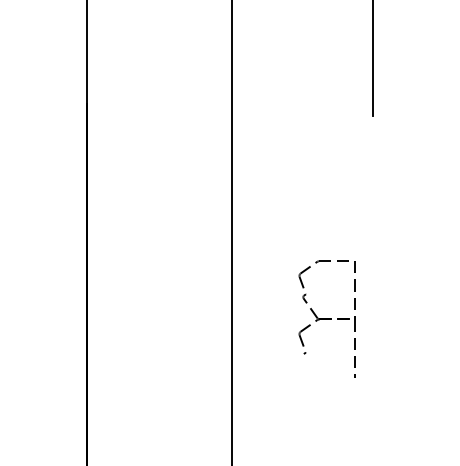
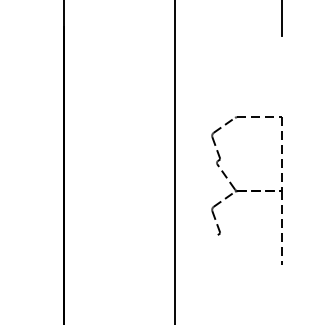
part: (326, 318) -> (246, 190), size x1.67

